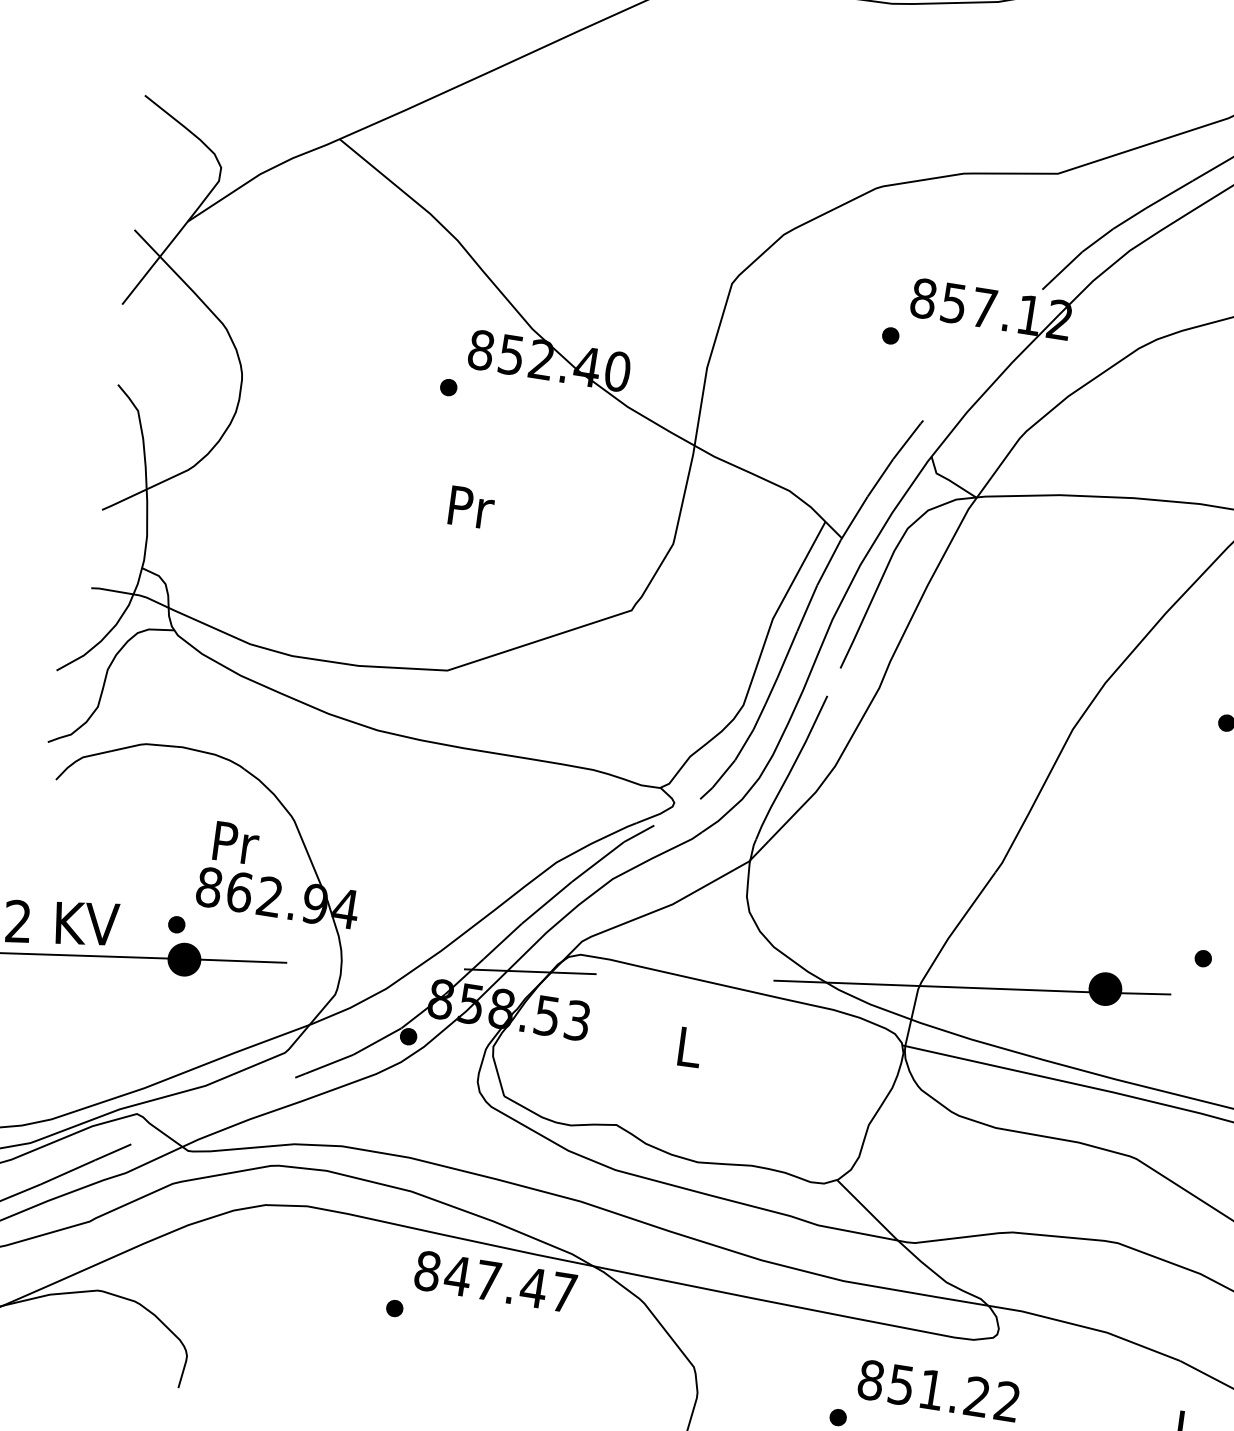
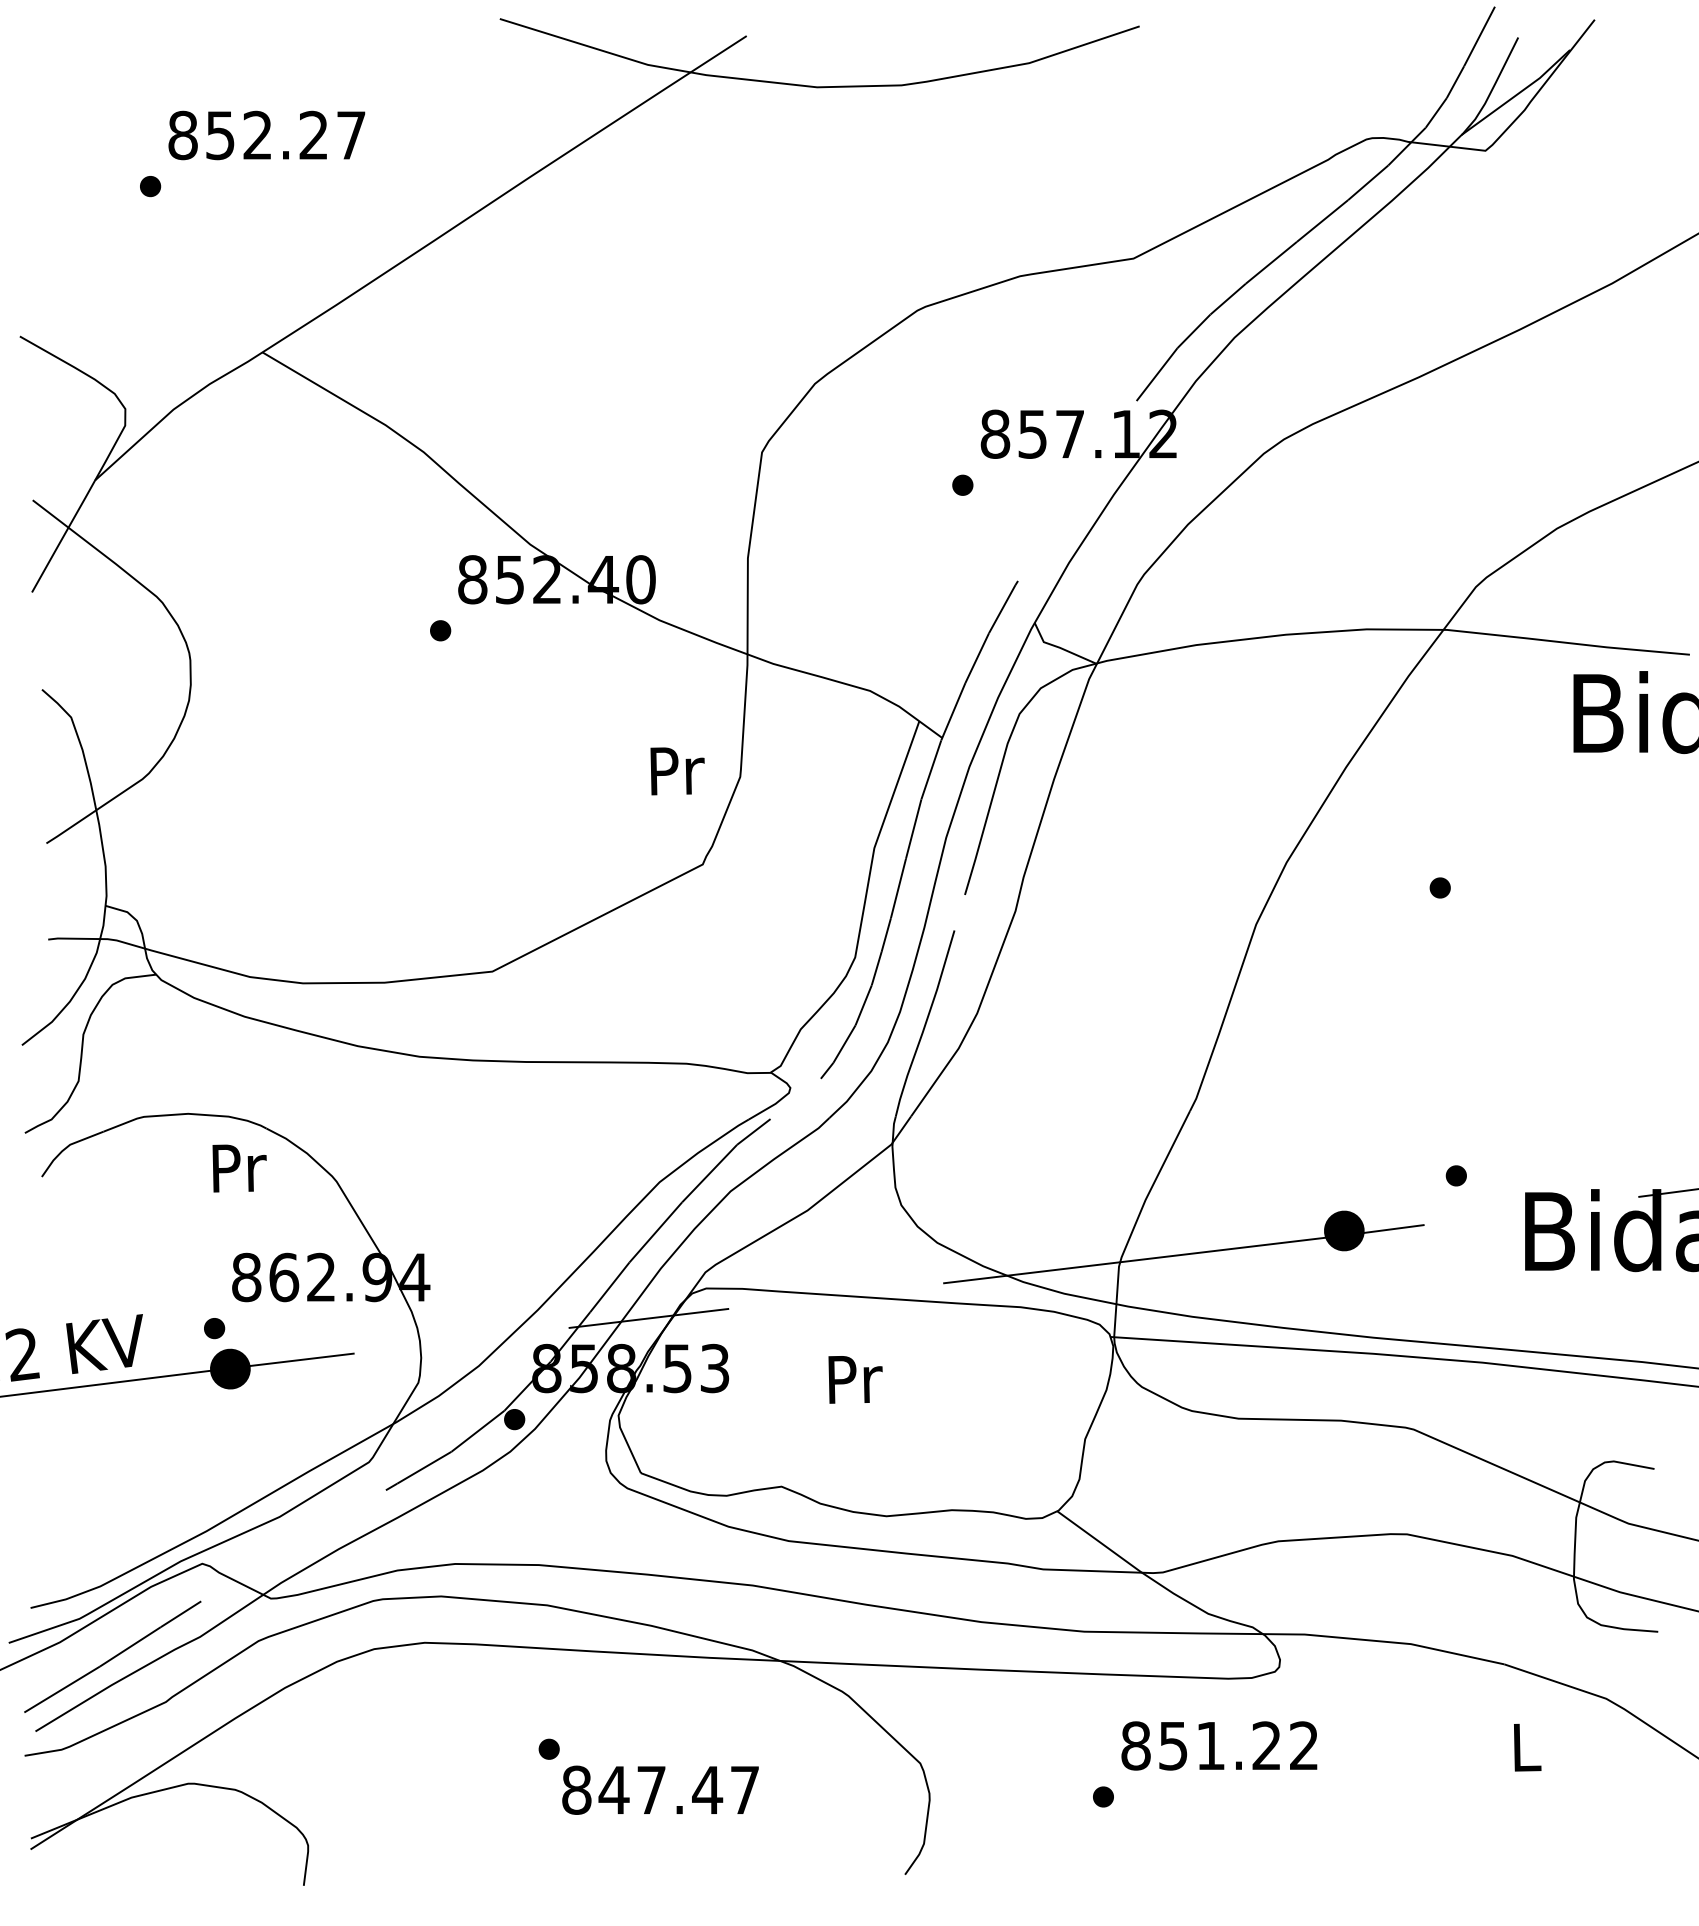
text: (471, 508) -> (677, 771), moved
text: (236, 843) -> (239, 1168), moved
text: (690, 1047) -> (855, 1379), L -> Pr
text: (495, 1281) -> (660, 1789), moved

